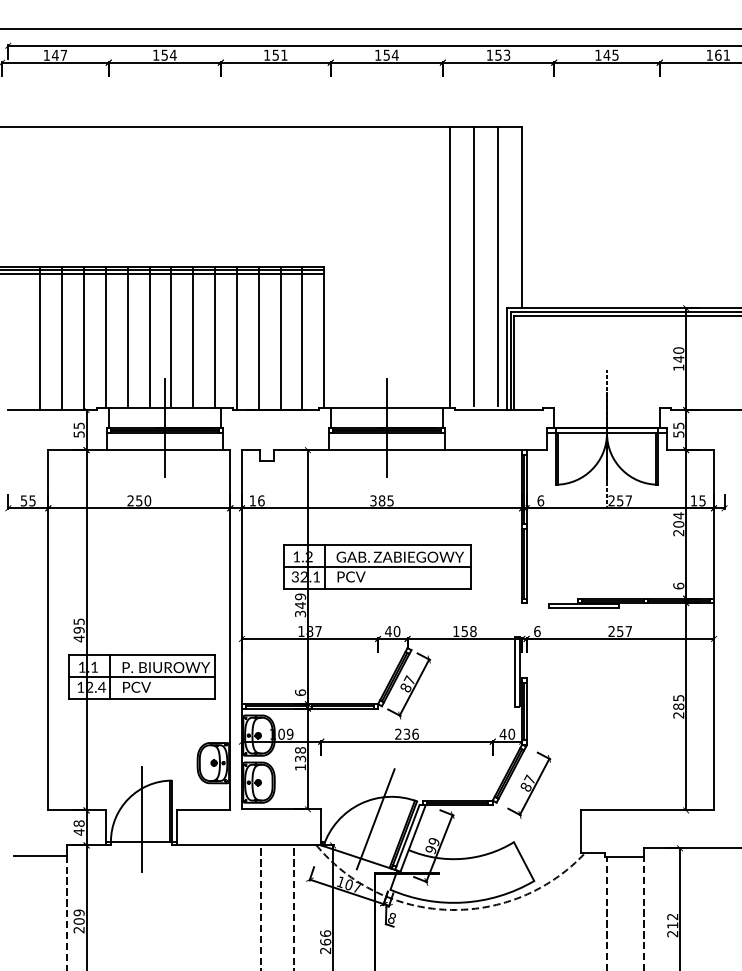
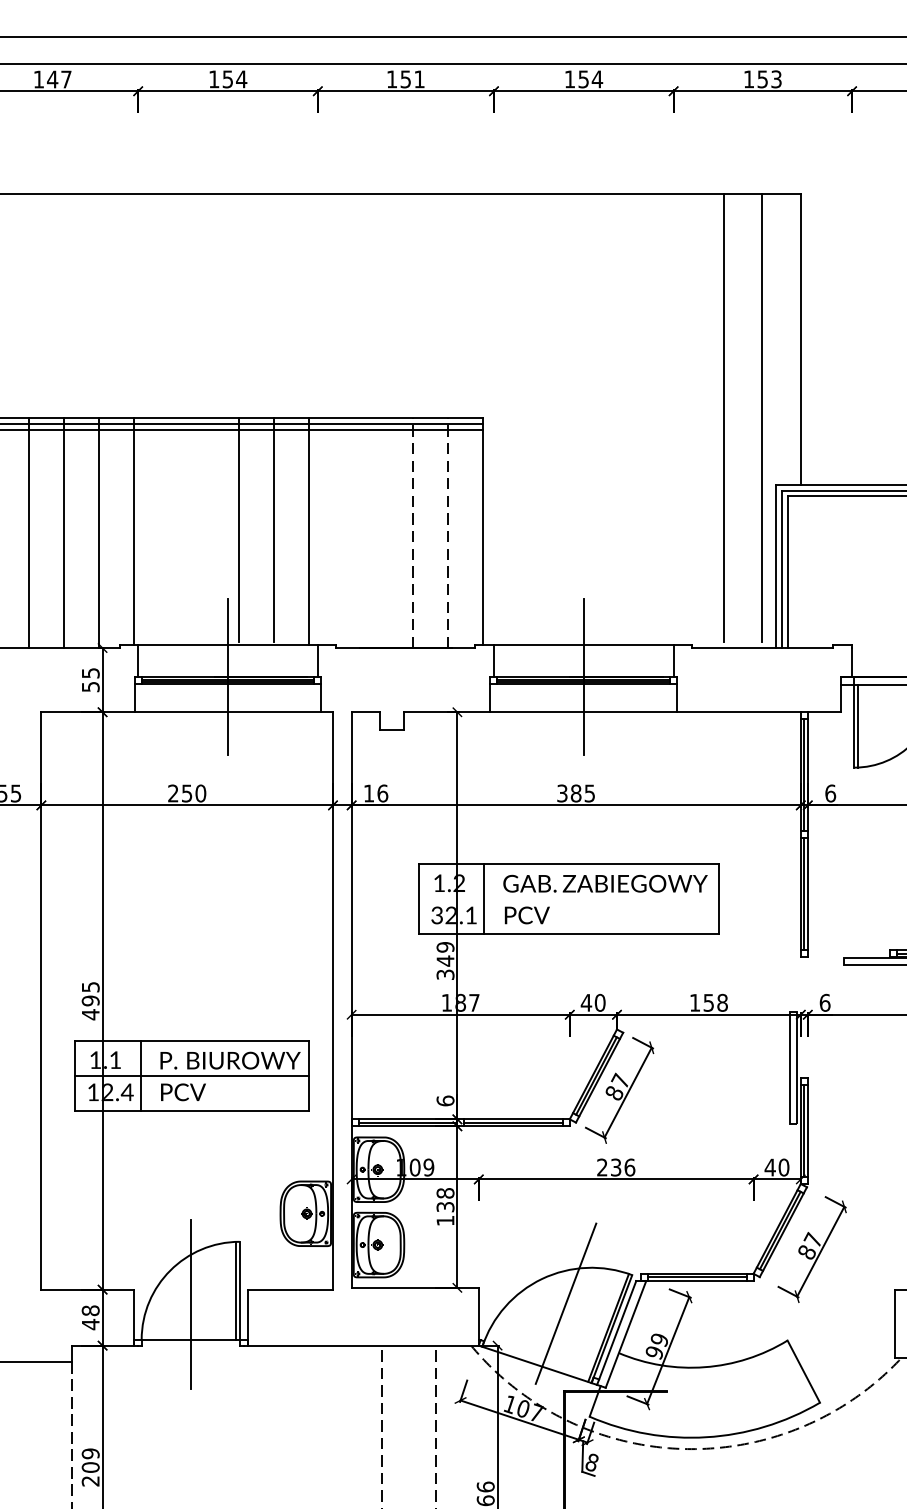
line: (450, 266) -> (685, 417), removed
line: (127, 336) -> (168, 530), removed
line: (149, 336) -> (203, 530), removed
line: (236, 338) -> (342, 533), removed
line: (258, 338) -> (378, 533), removed
line: (280, 338) -> (413, 533), solid -> dashed
line: (302, 338) -> (448, 533), solid -> dashed
line: (377, 566) -> (568, 898), removed

